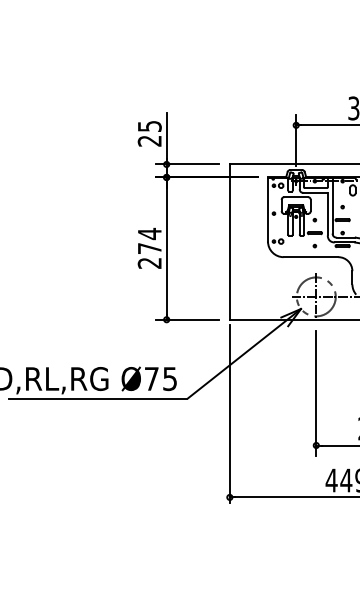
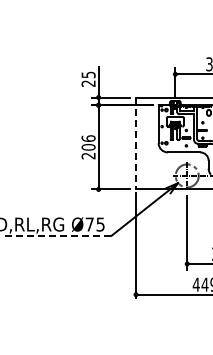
text: (149, 240) -> (88, 142), 274 -> 206
line: (230, 242) -> (136, 143), solid -> dashed
line: (97, 399) -> (57, 236), solid -> dashed

